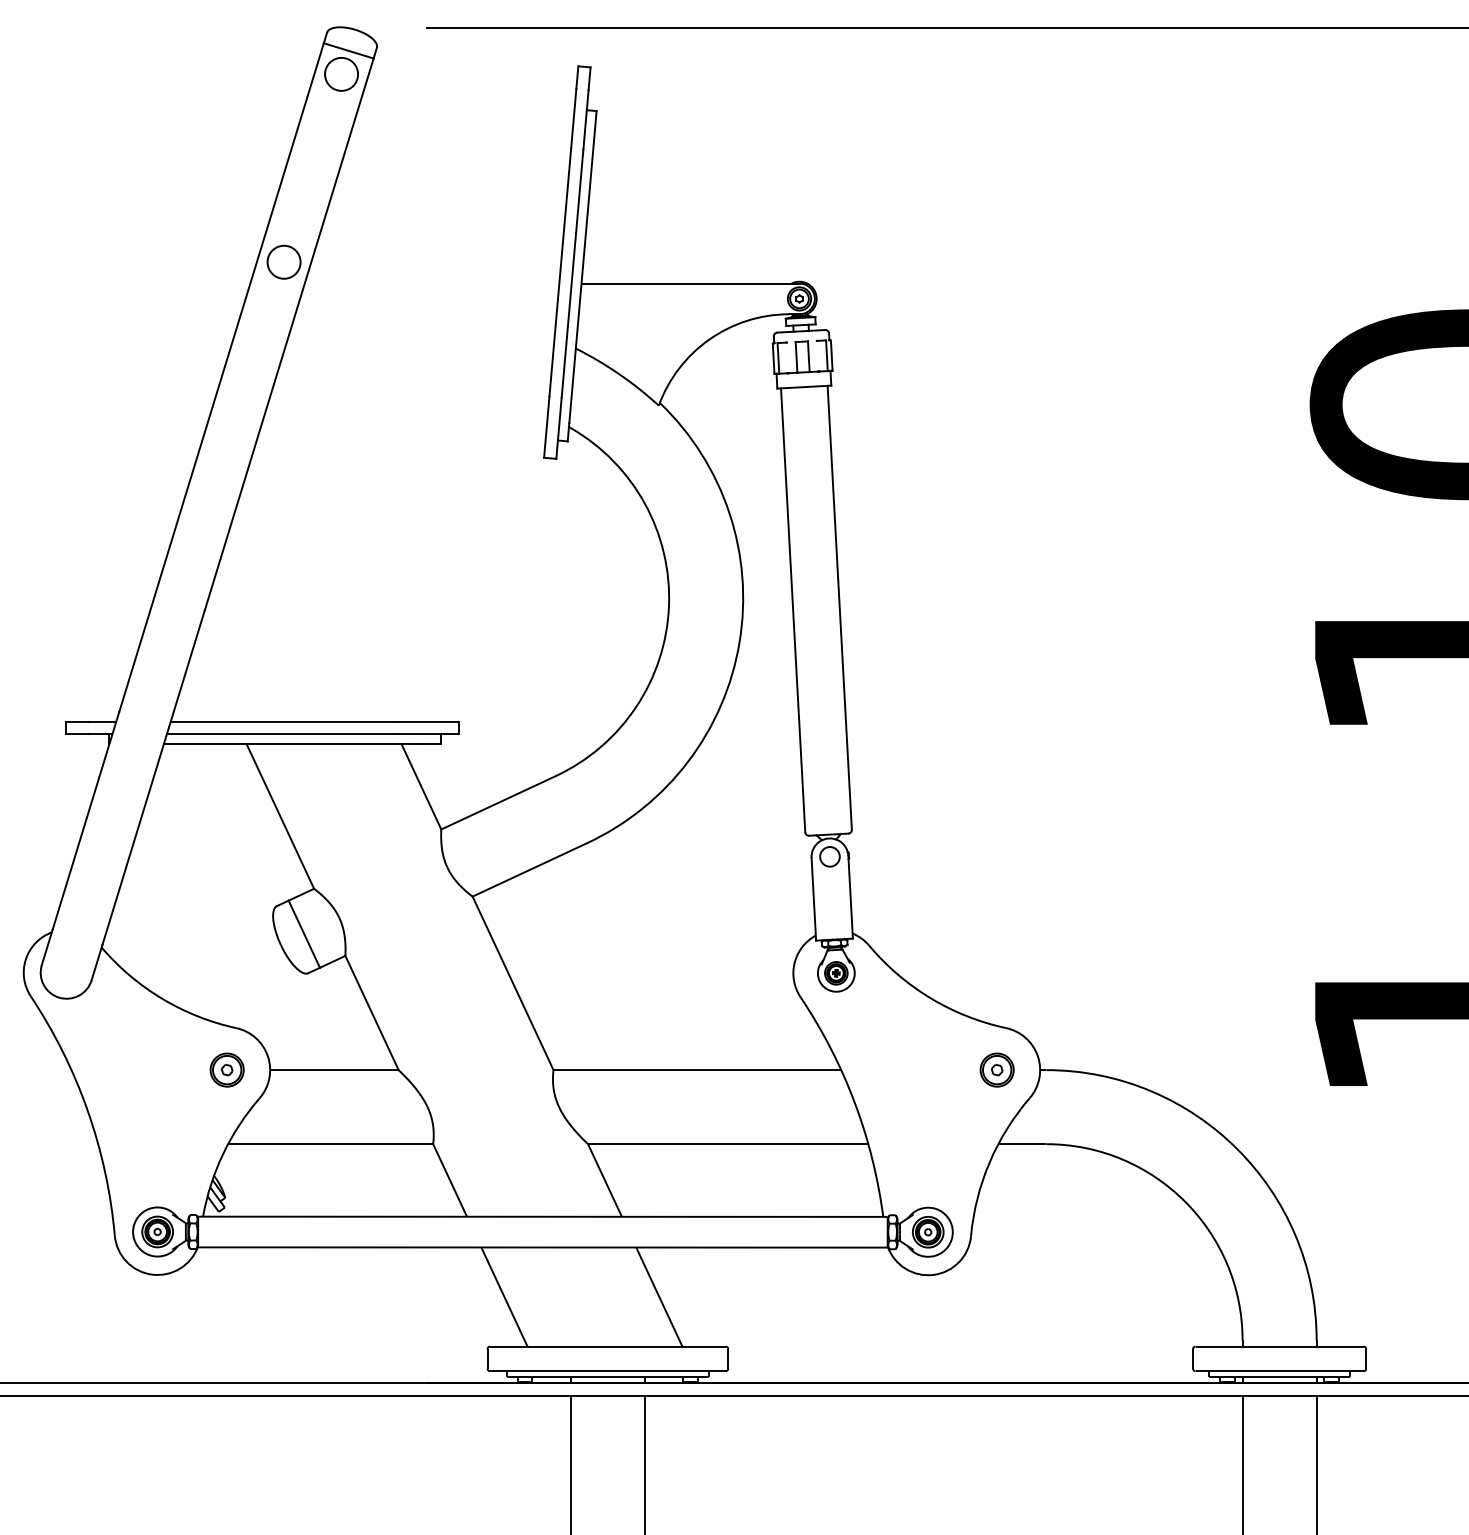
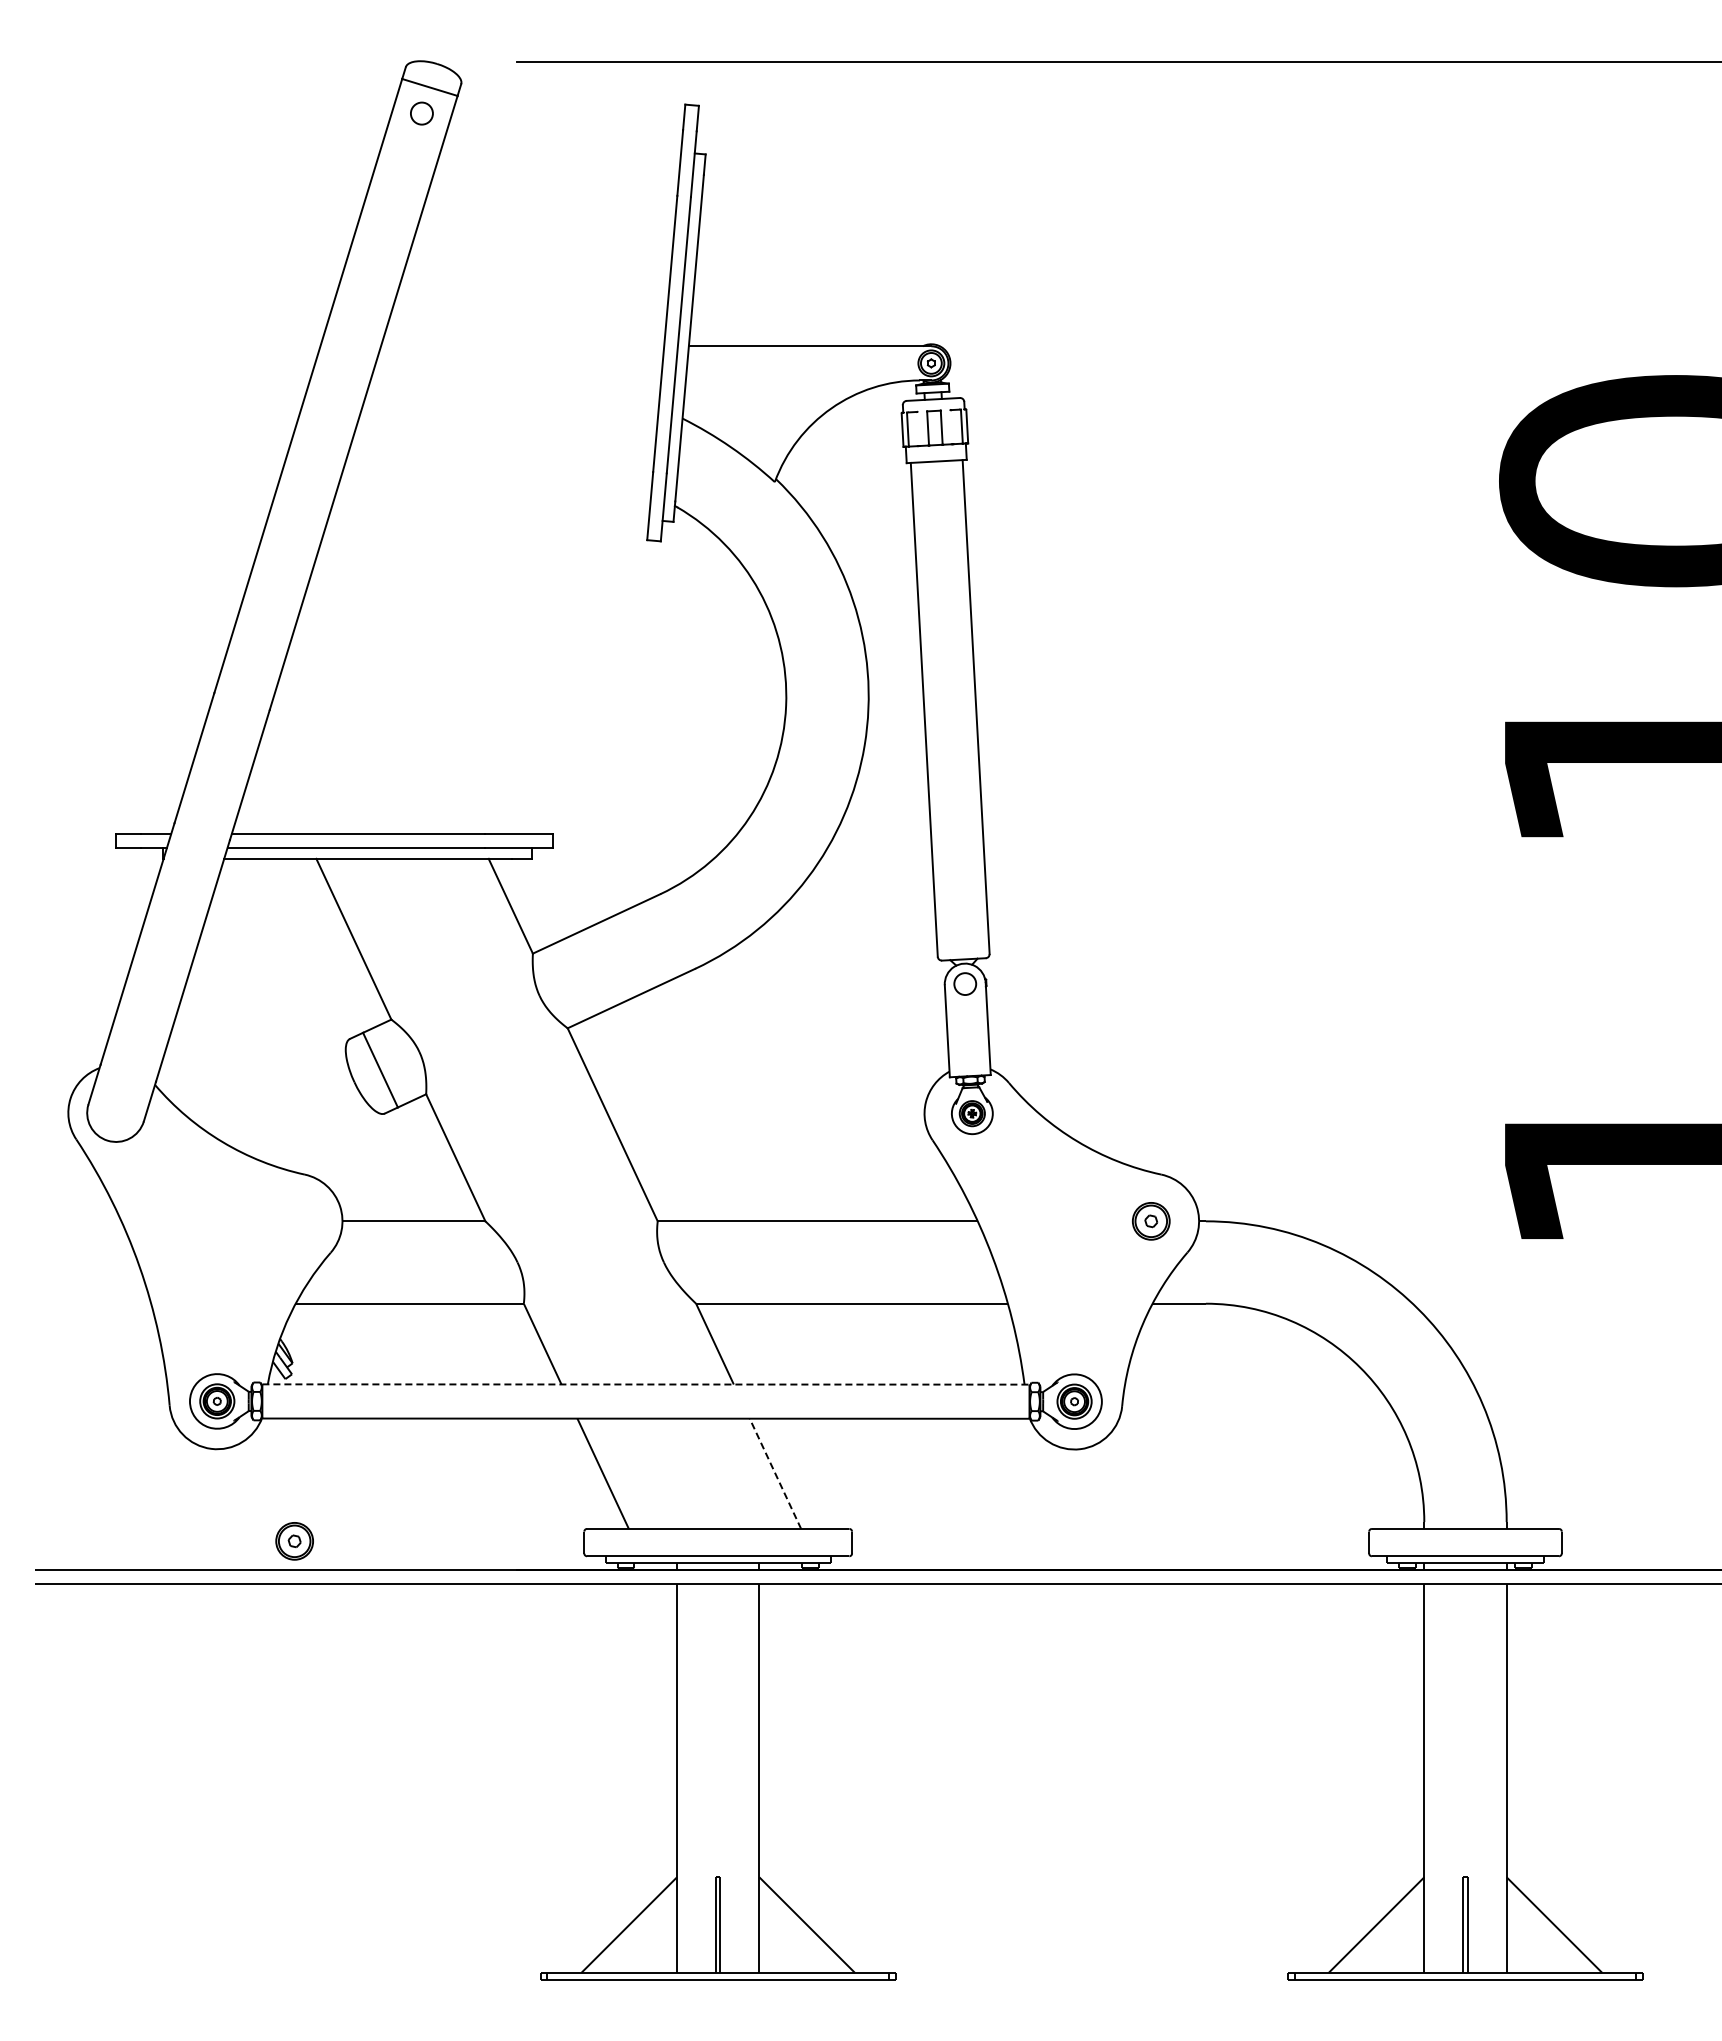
circle: (341, 74) -> (421, 113), size x0.6
circle: (283, 262) -> (357, 322), removed
part: (227, 1070) -> (294, 1541), moved
line: (542, 1216) -> (645, 1384), solid -> dashed
line: (659, 1296) -> (775, 1473), solid -> dashed

